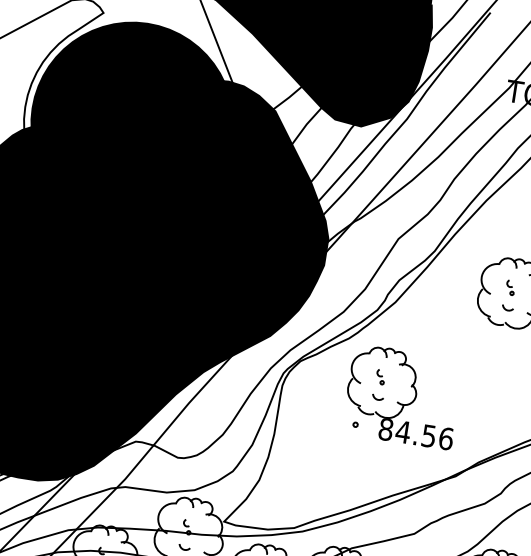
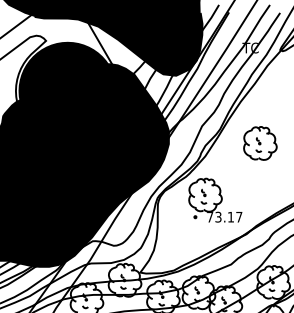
text: (415, 432) -> (224, 216), 84.56 -> 73.17

